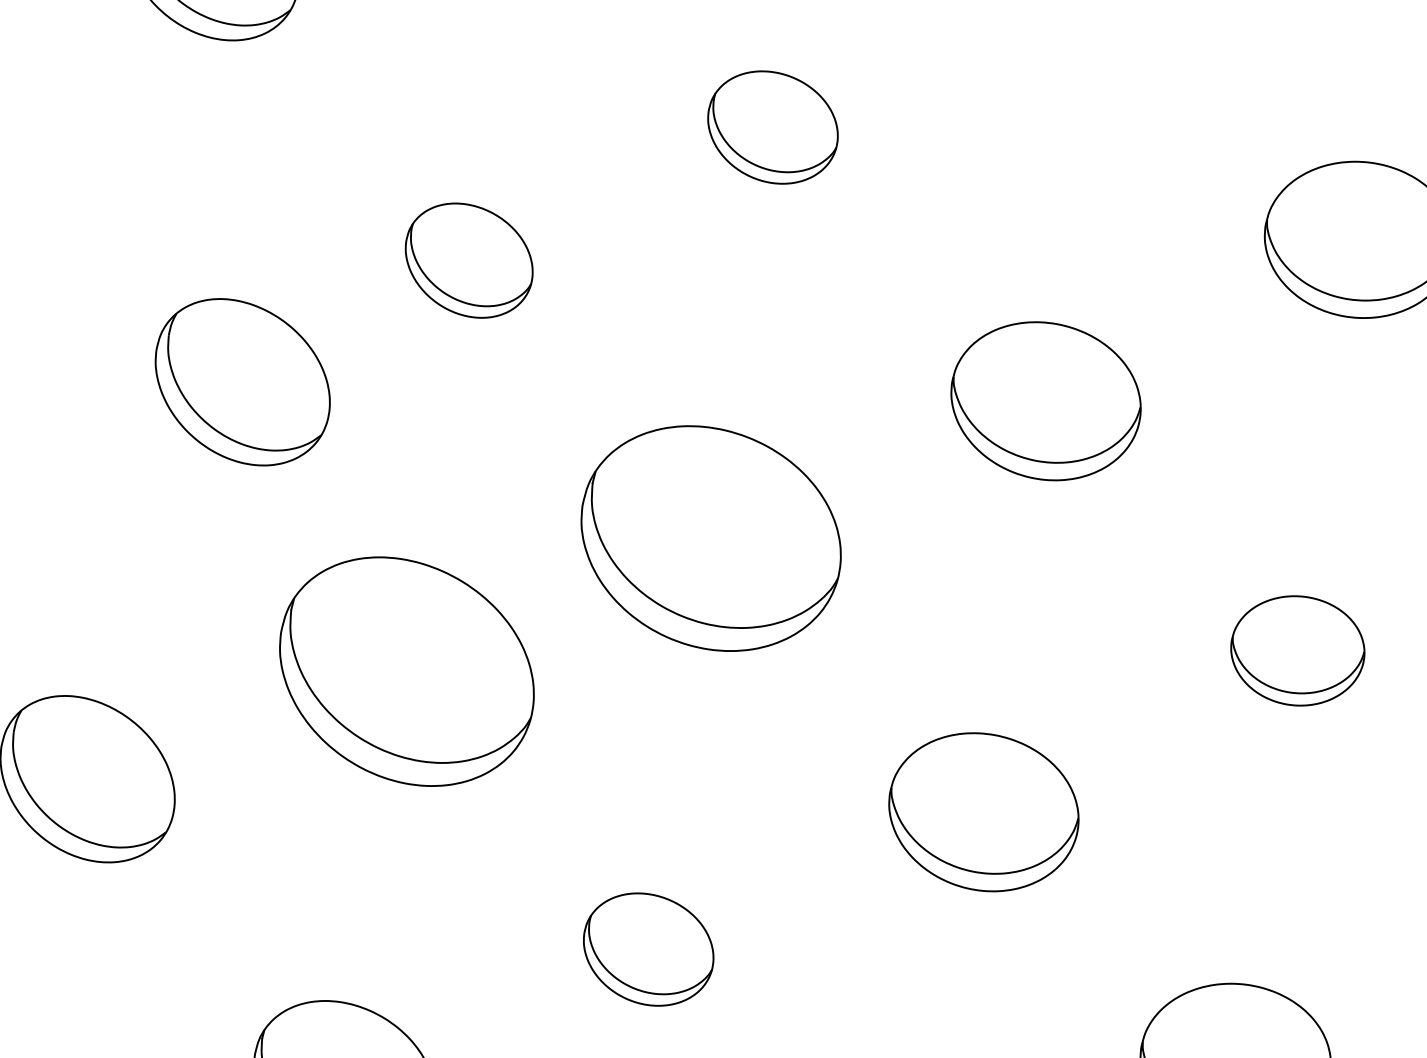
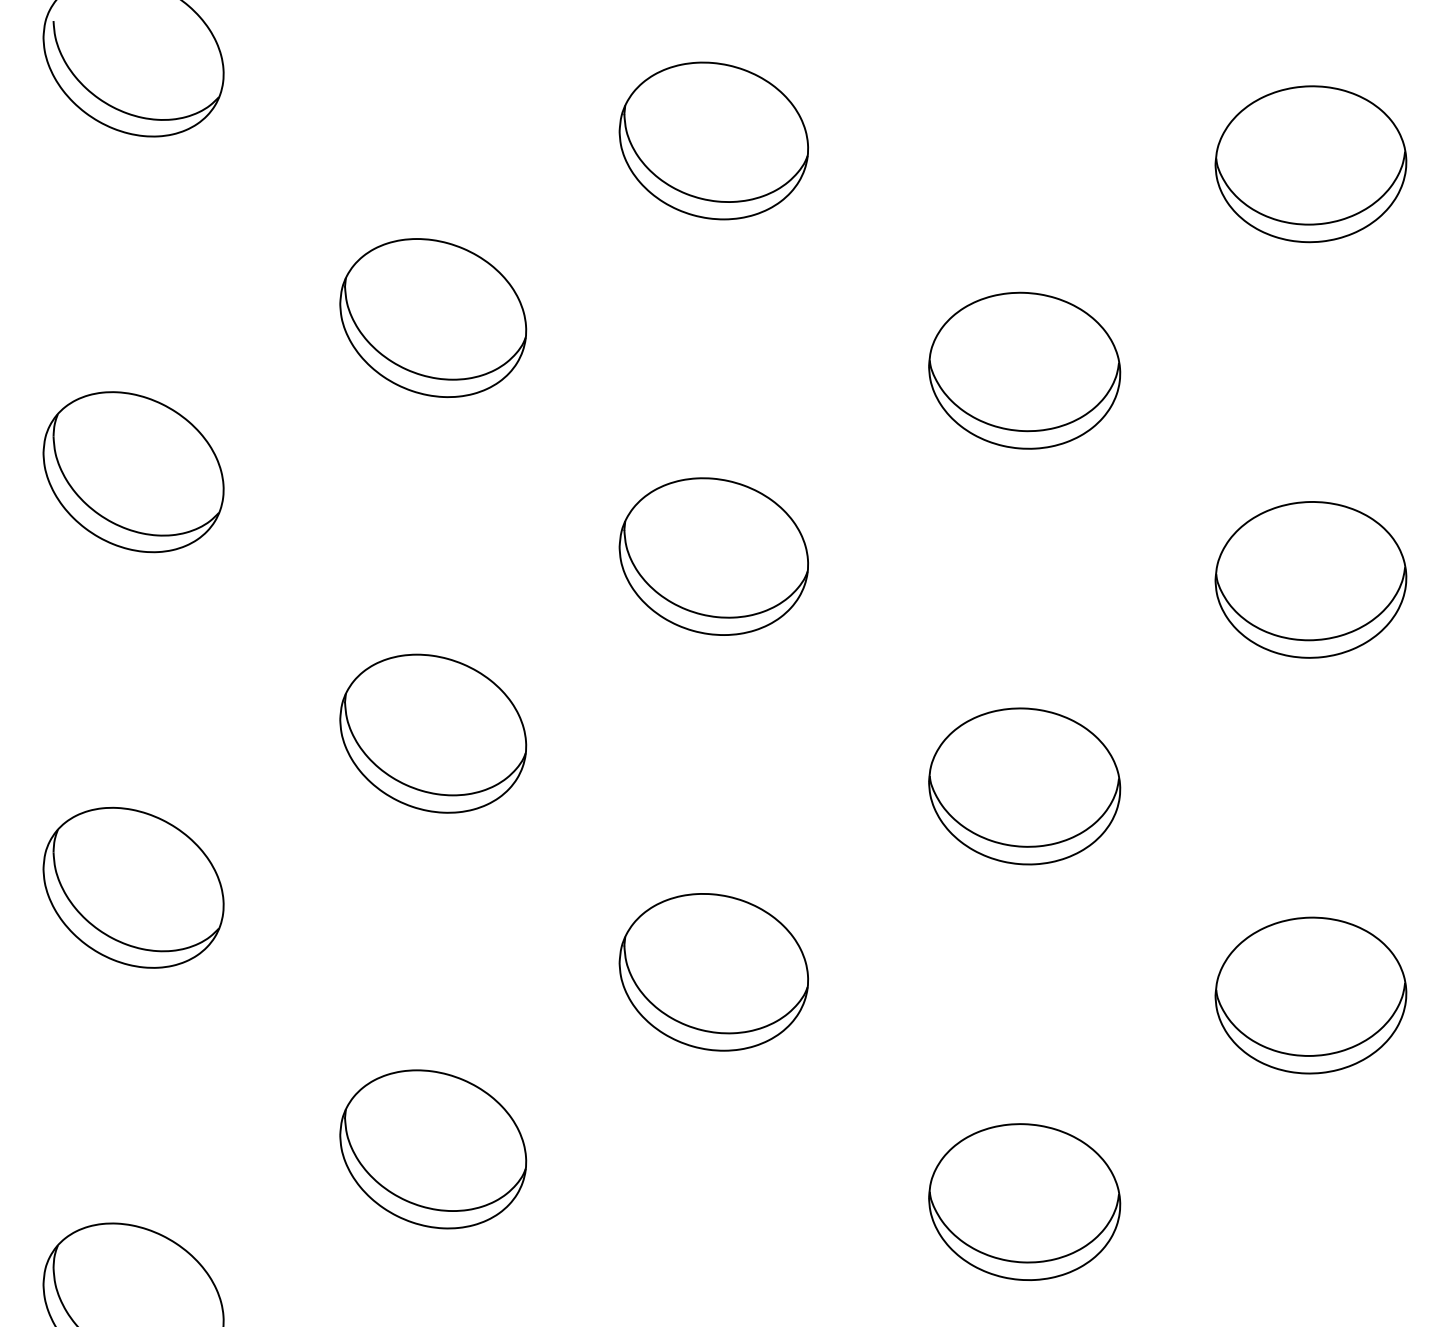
part: (772, 127) -> (713, 140), size x1.43
part: (469, 260) -> (433, 317), size x1.43
part: (242, 382) -> (133, 472), moved
part: (710, 538) -> (713, 556), size x0.71
part: (1297, 650) -> (1310, 579), size x1.43
part: (407, 671) -> (433, 733), size x0.71
part: (648, 949) -> (713, 972), size x1.43

